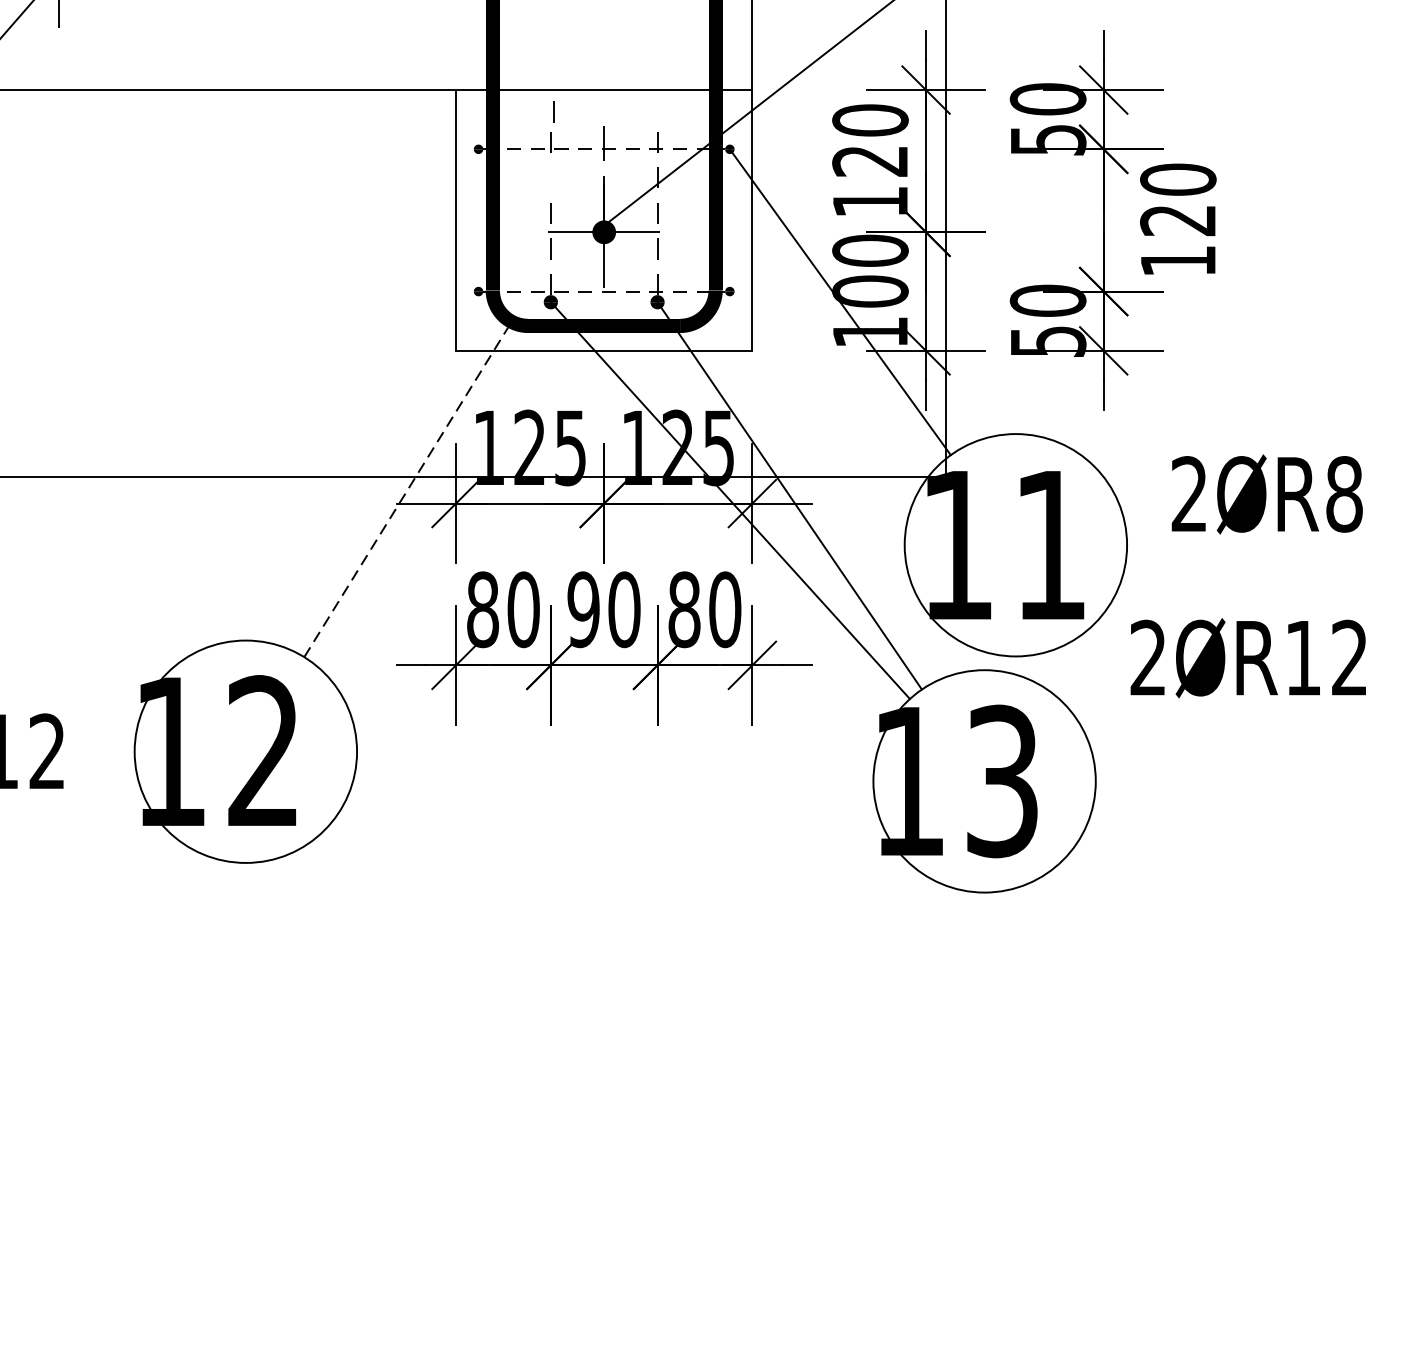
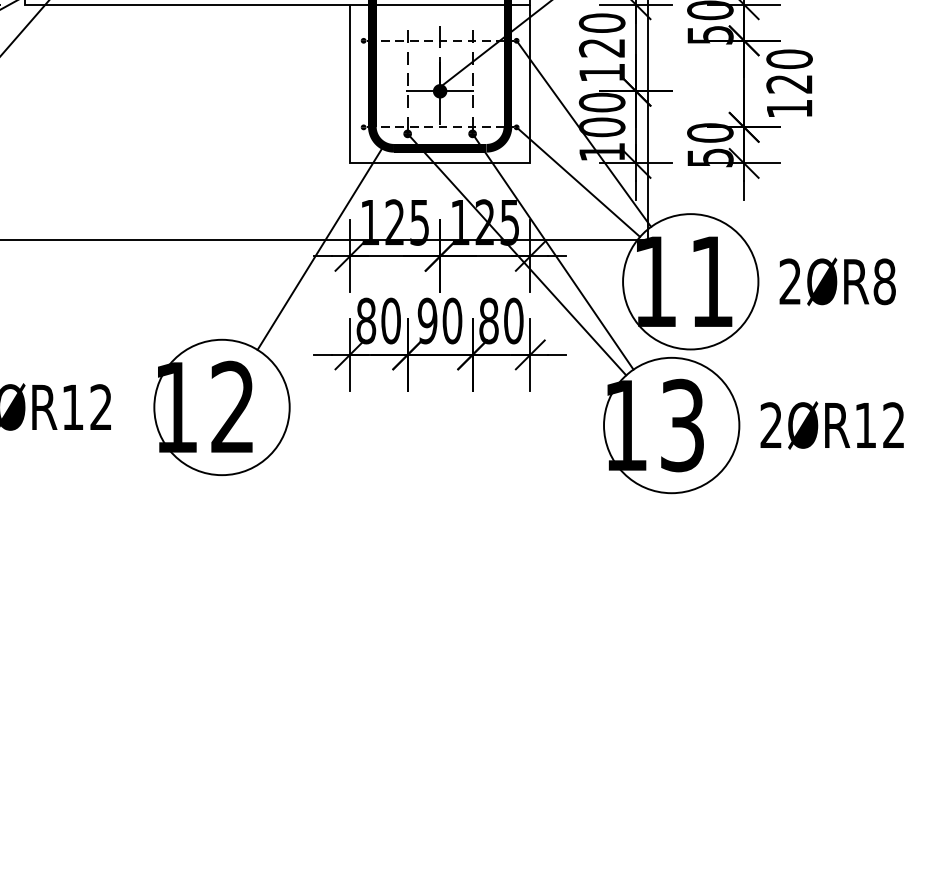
line: (553, 112) -> (407, 58), moved
line: (831, 380) -> (578, 181), added
line: (405, 492) -> (319, 249), dashed -> solid
text: (1266, 493) -> (837, 281), moved
text: (1247, 658) -> (831, 425), moved

